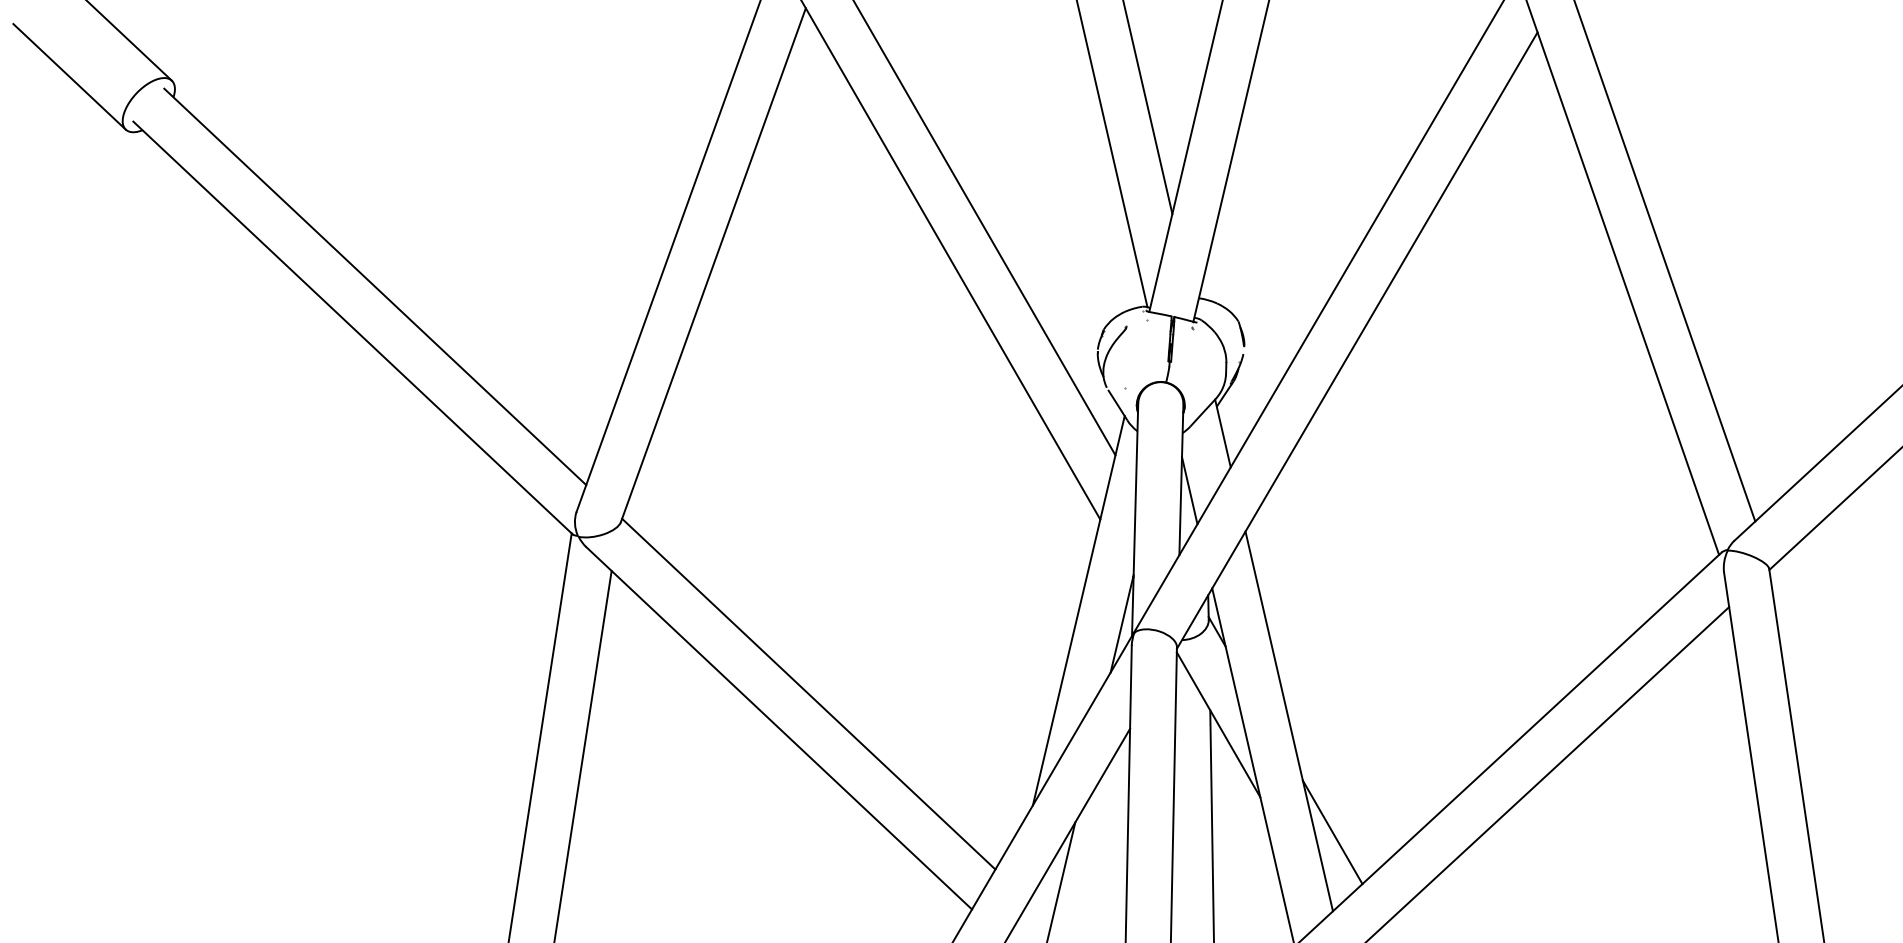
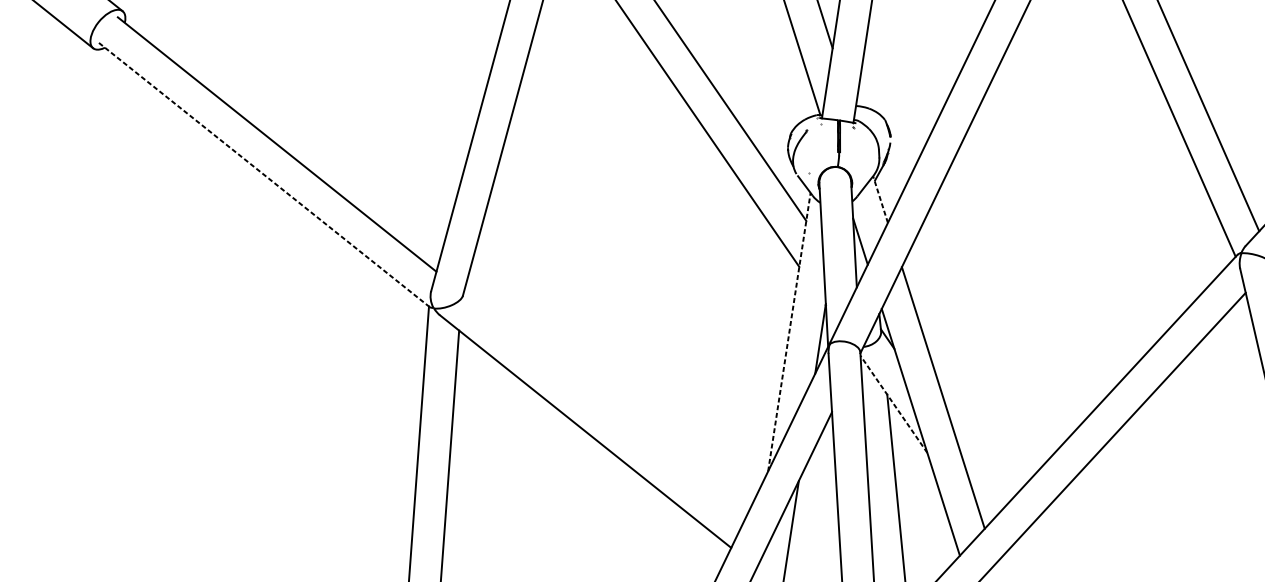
line: (352, 327) -> (263, 174), solid -> dashed
line: (1222, 433) -> (880, 199), solid -> dashed
line: (1078, 610) -> (789, 332), solid -> dashed
line: (808, 693) -> (604, 405), removed
line: (1218, 724) -> (893, 404), solid -> dashed
line: (1332, 832) -> (979, 473), removed

